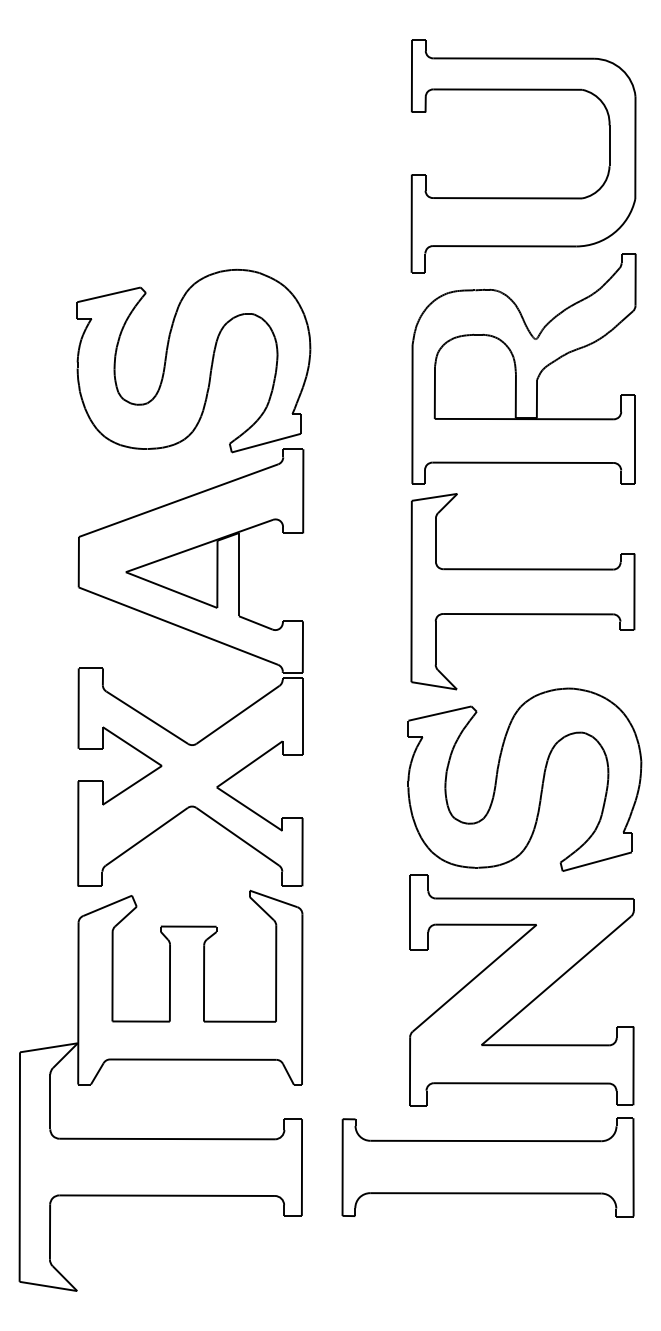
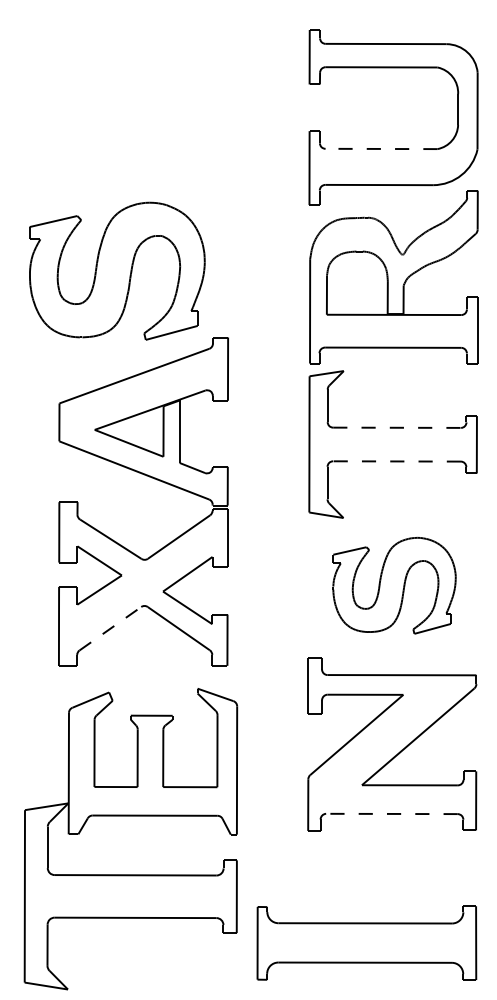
line: (507, 198) -> (381, 149), solid -> dashed
part: (193, 360) -> (117, 270), moved
line: (528, 569) -> (397, 427), solid -> dashed
line: (527, 614) -> (396, 461), solid -> dashed
part: (524, 779) -> (394, 585), size x0.7
line: (147, 836) -> (111, 628), solid -> dashed
part: (160, 1060) -> (130, 816), moved
line: (521, 1083) -> (391, 814), solid -> dashed
part: (487, 1167) -> (366, 943), moved

